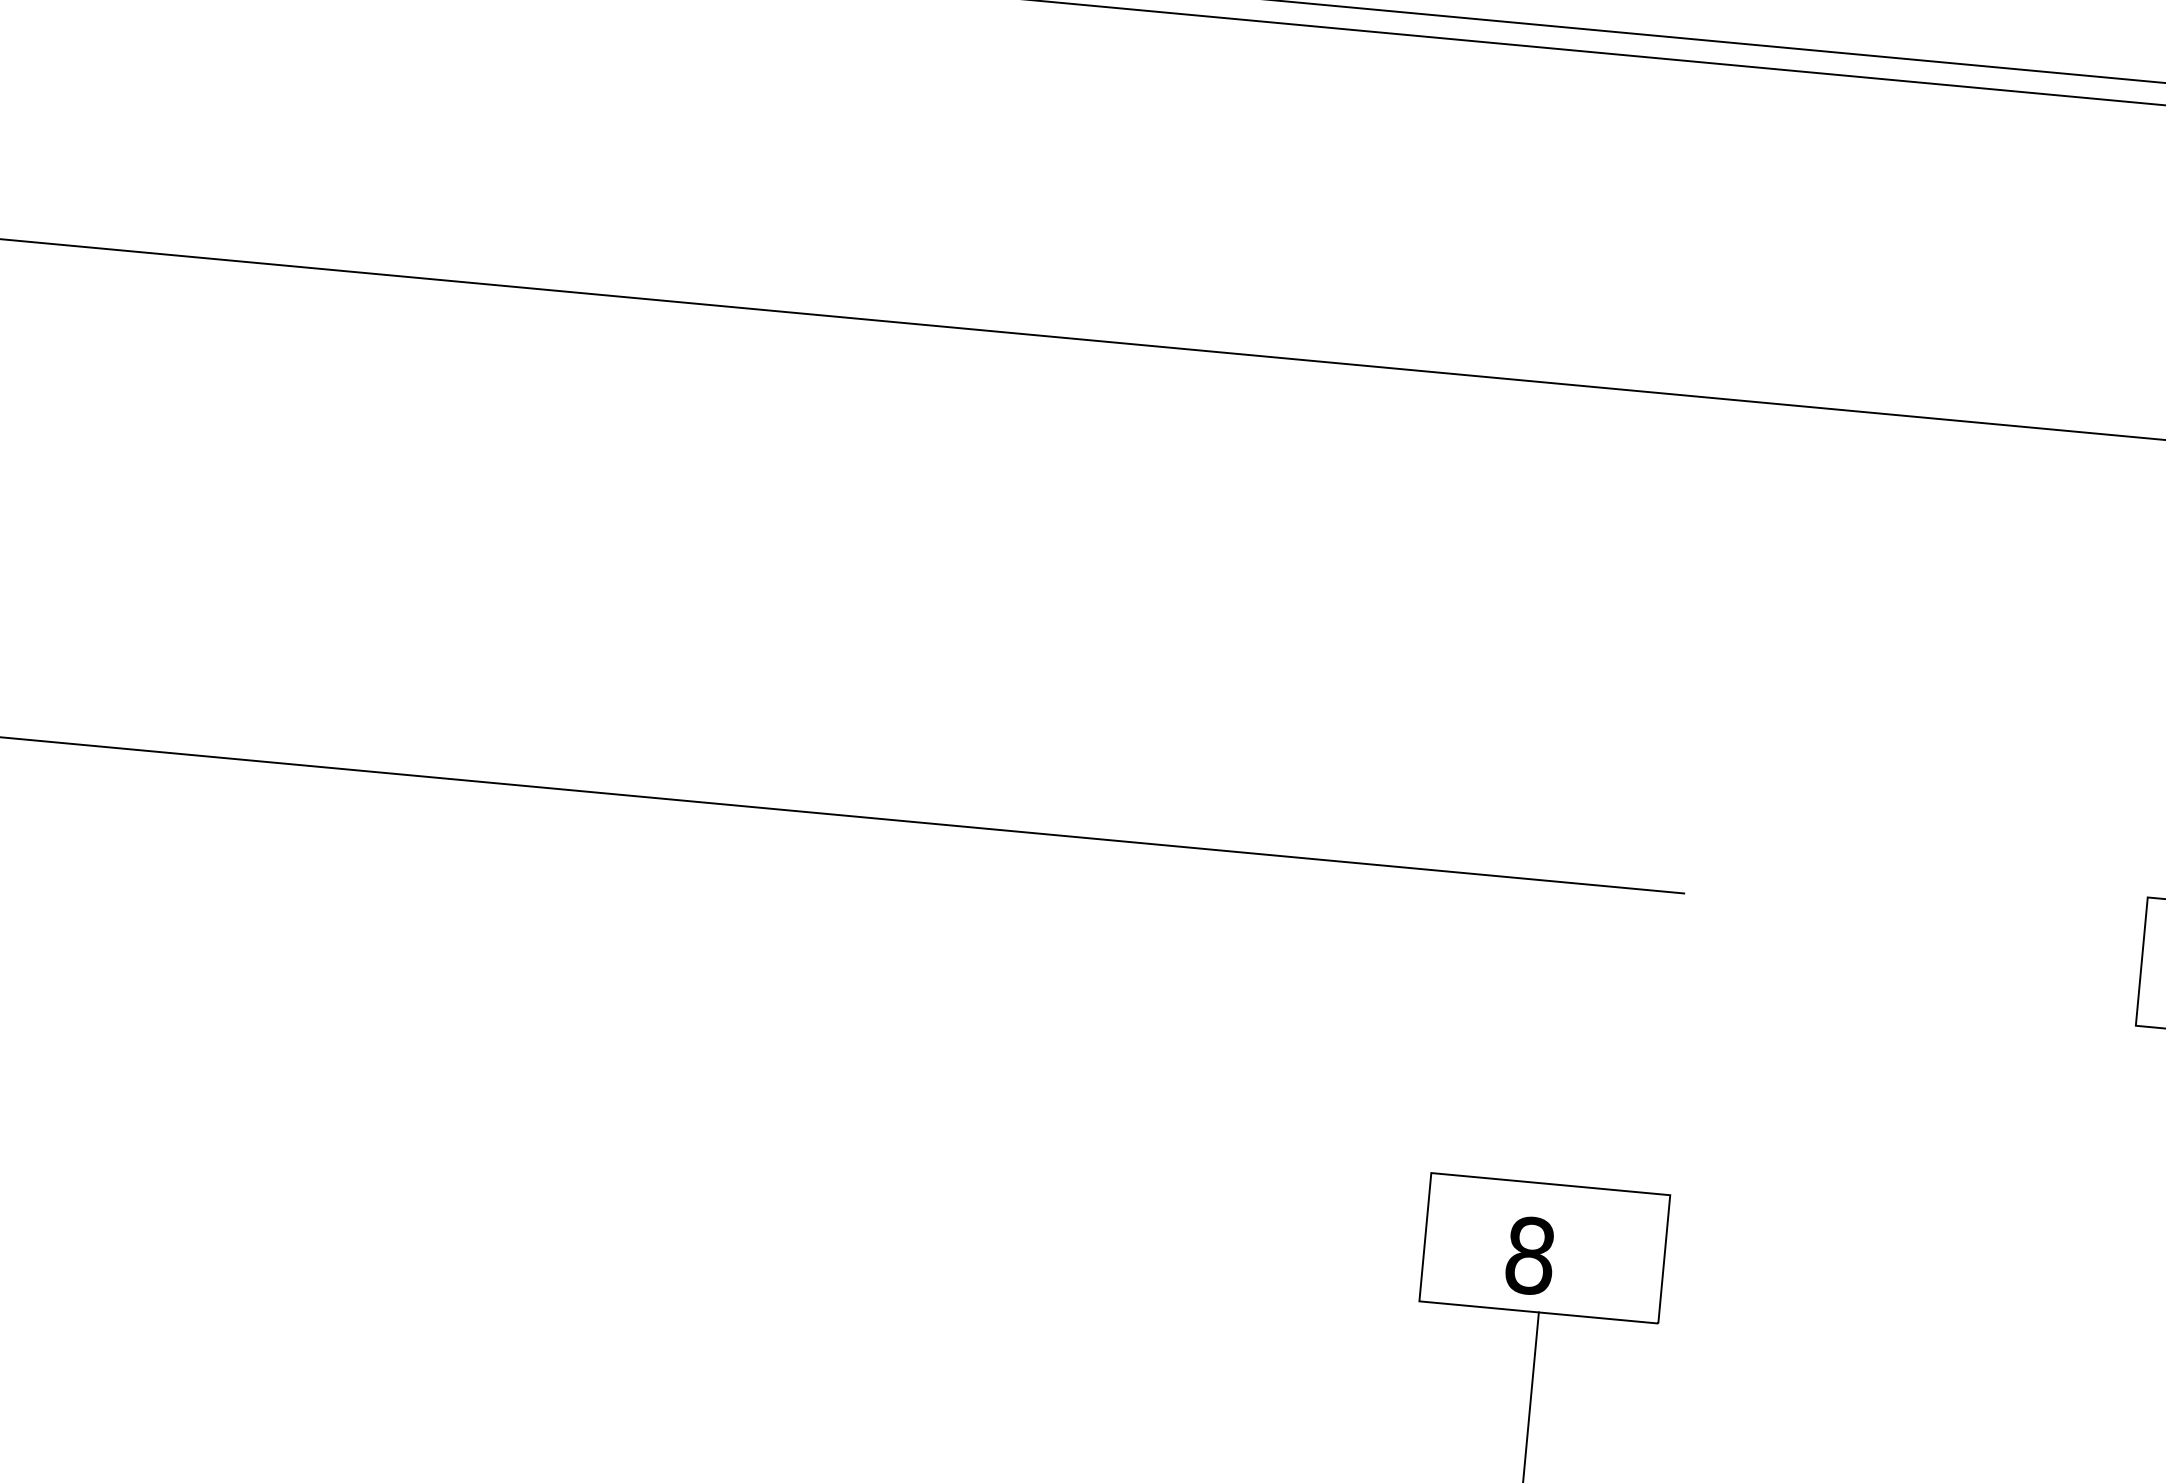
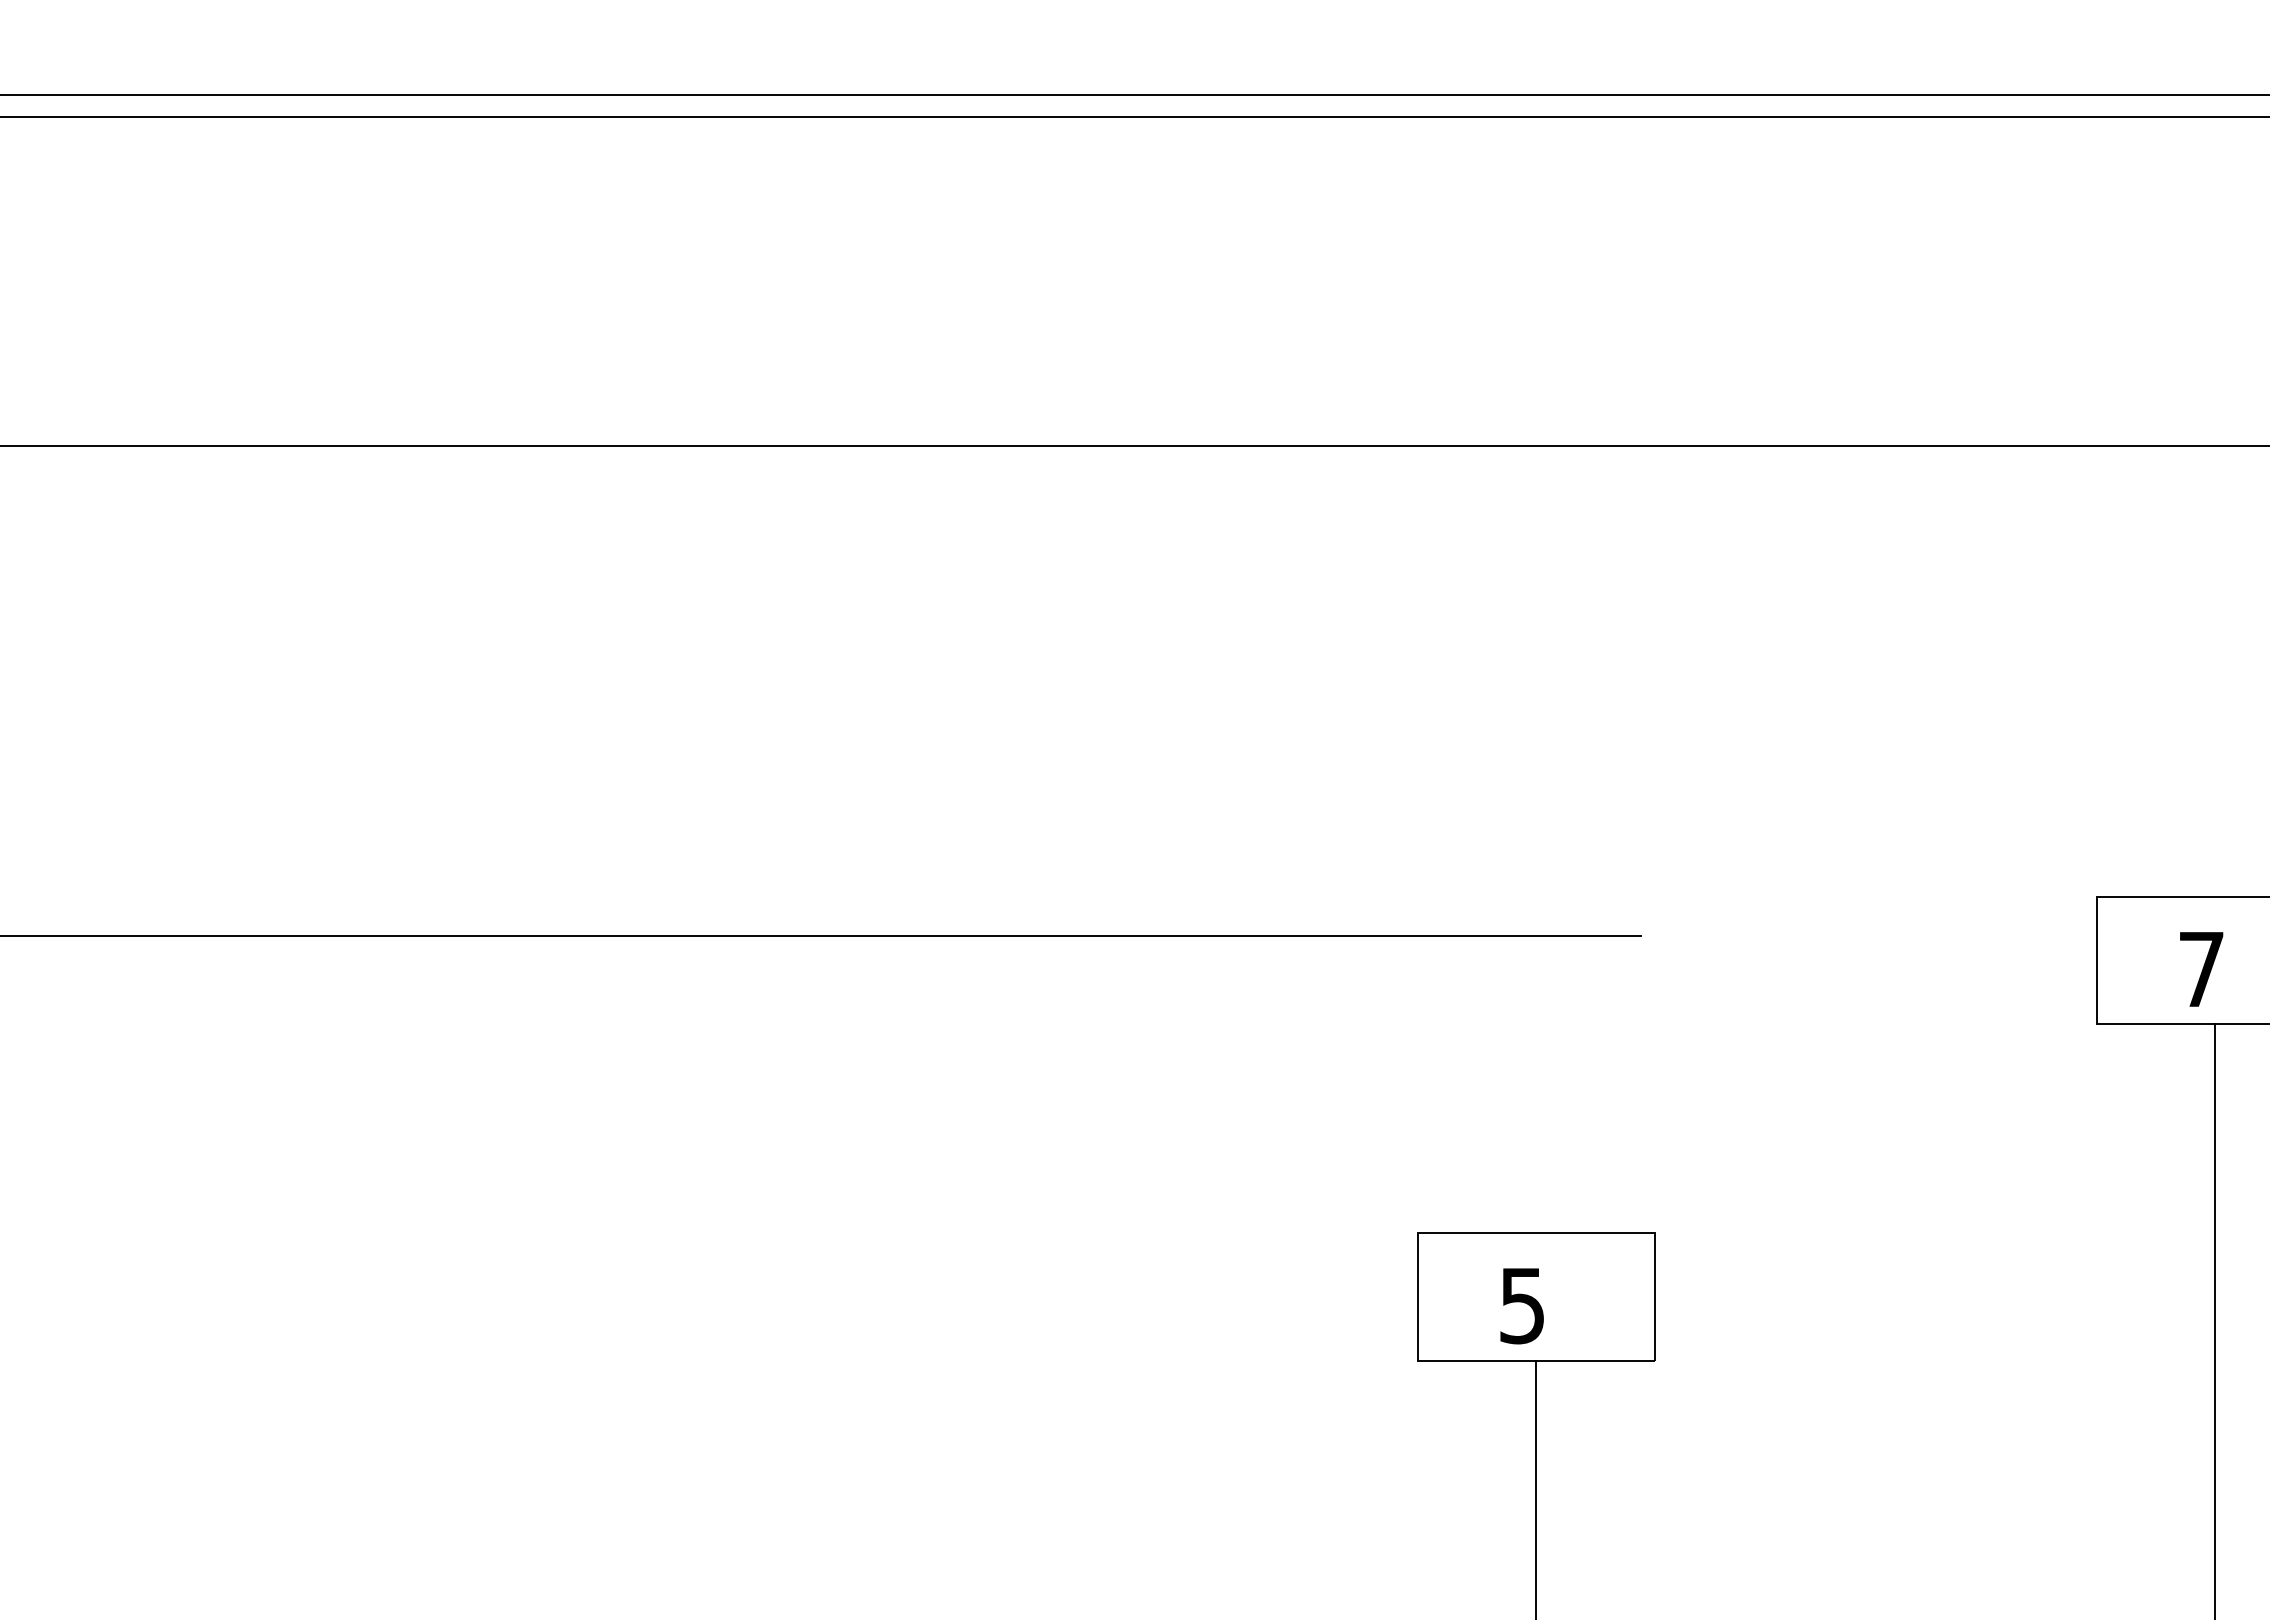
text: (1530, 1255) -> (1522, 1305), 8 -> 5

